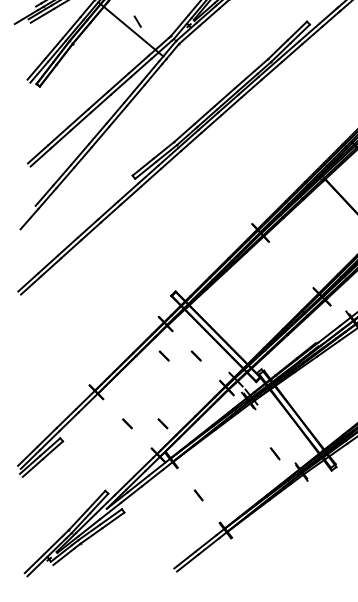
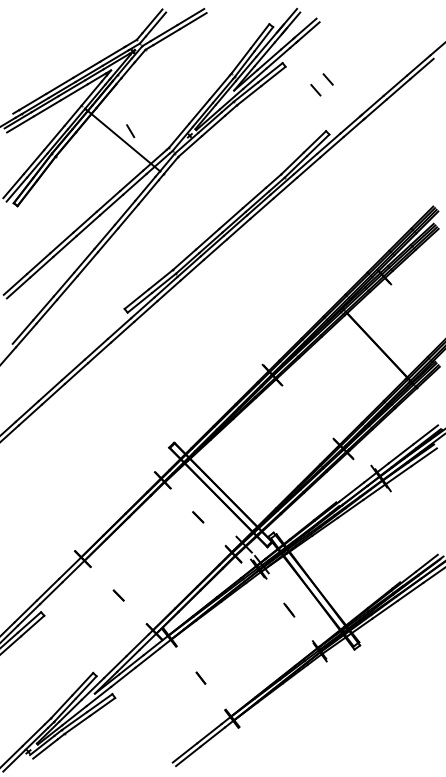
line: (164, 356) -> (161, 517), removed
line: (162, 423) -> (159, 595), removed
line: (275, 453) -> (289, 609), moved

